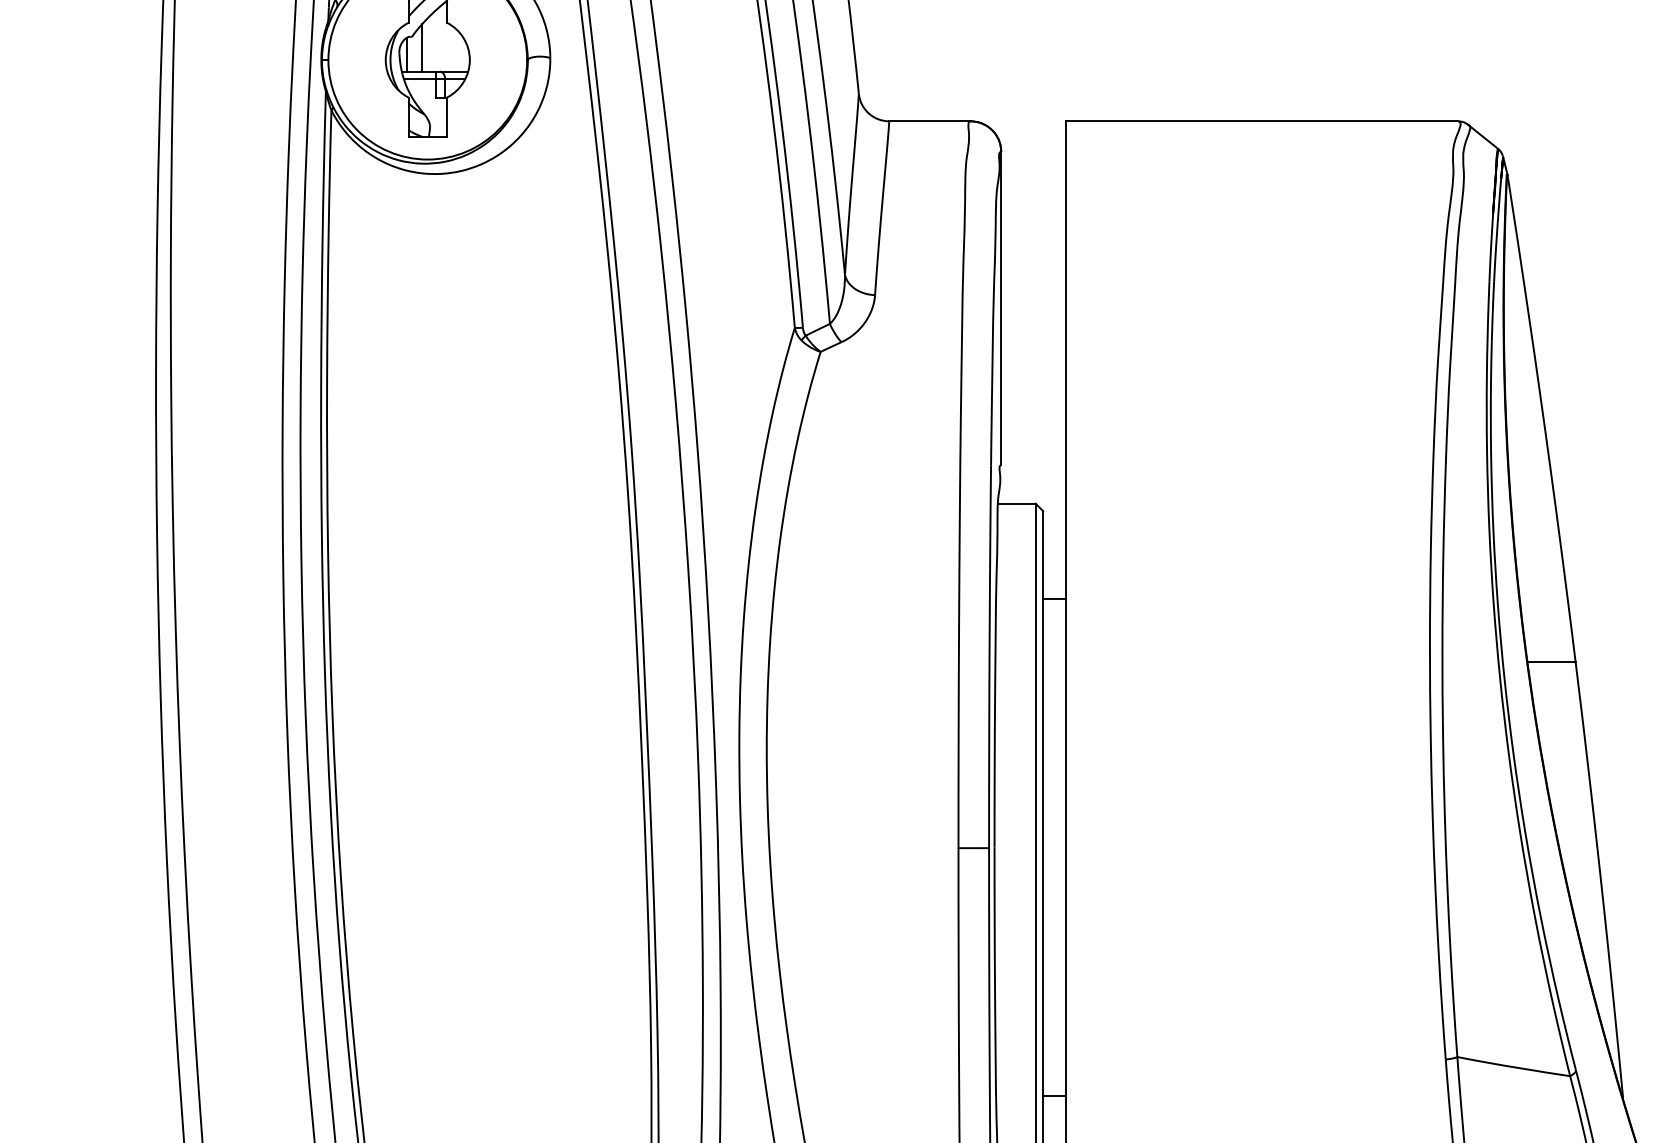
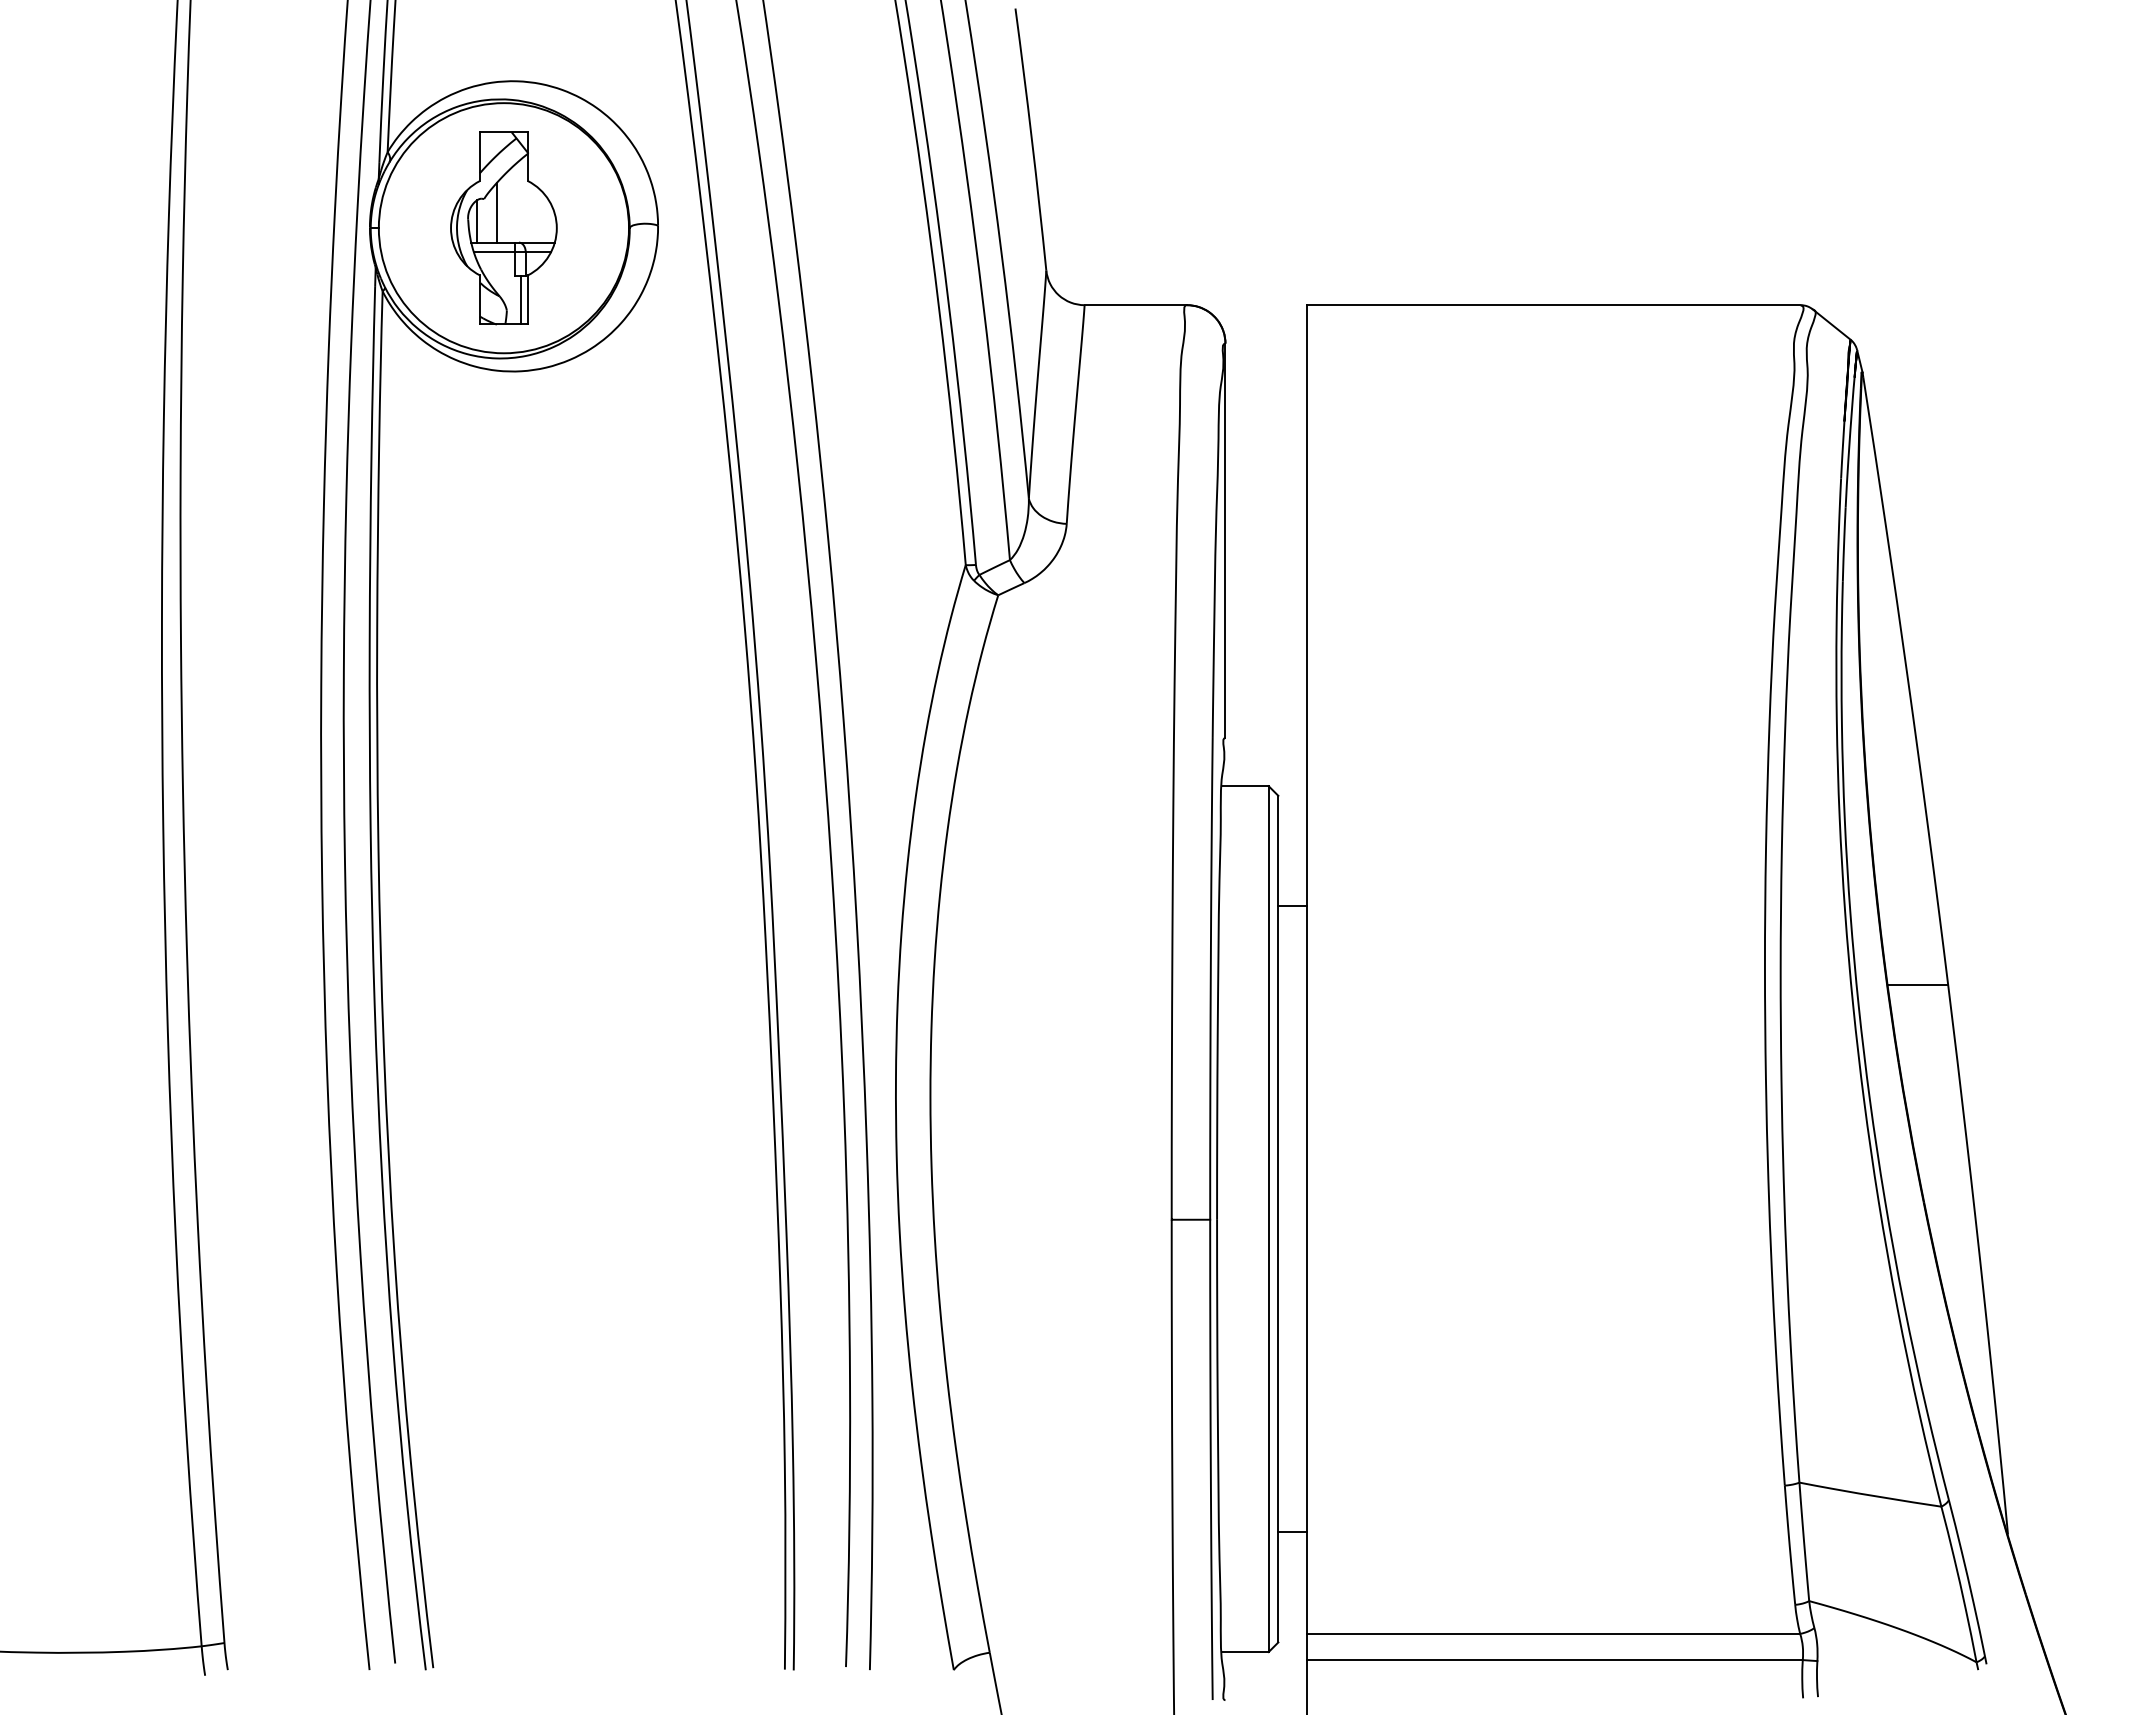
line: (441, 117) -> (521, 300), added

